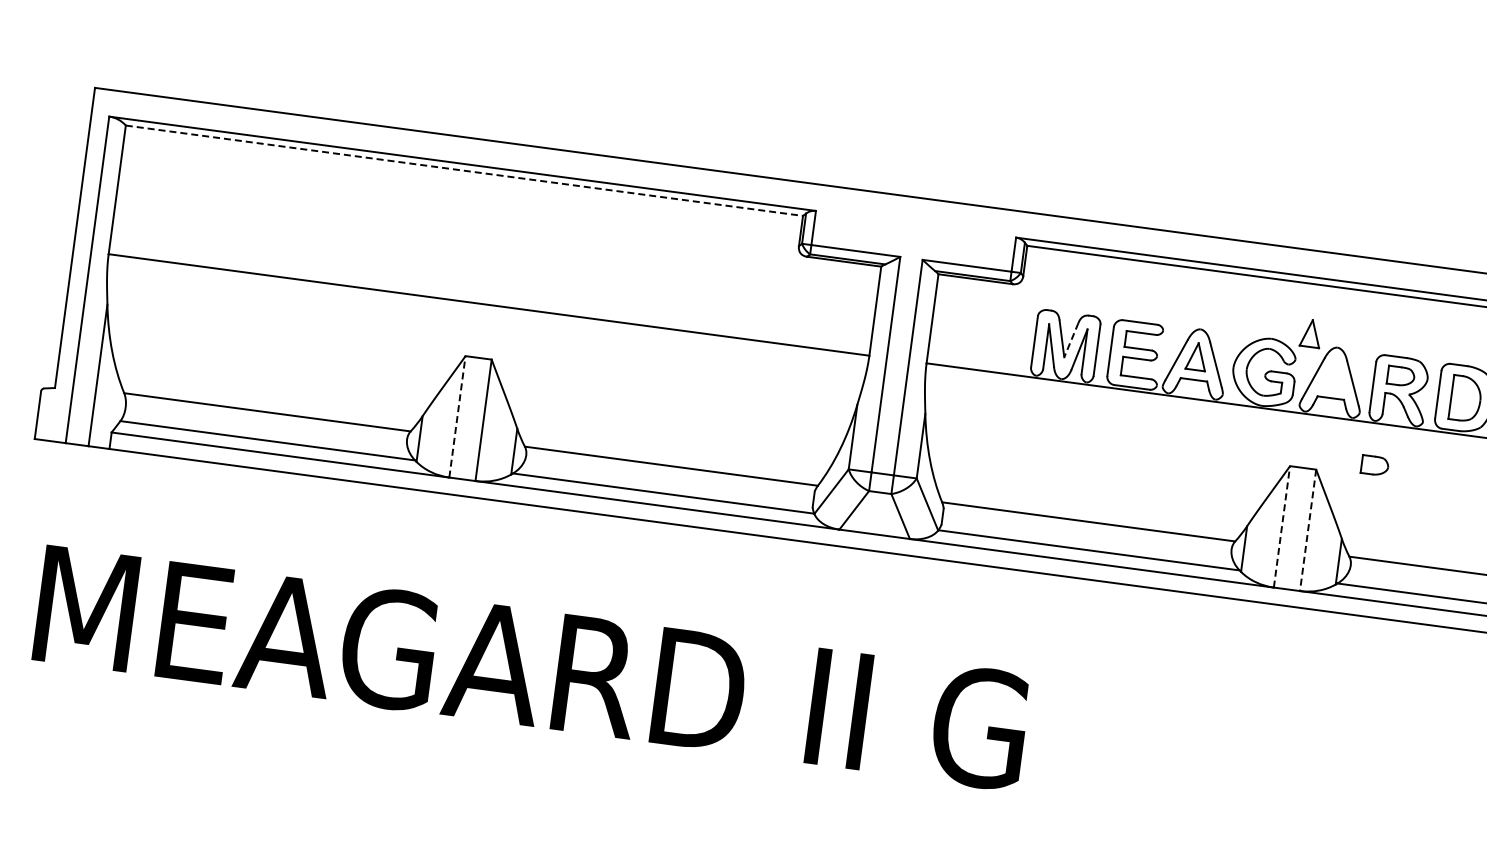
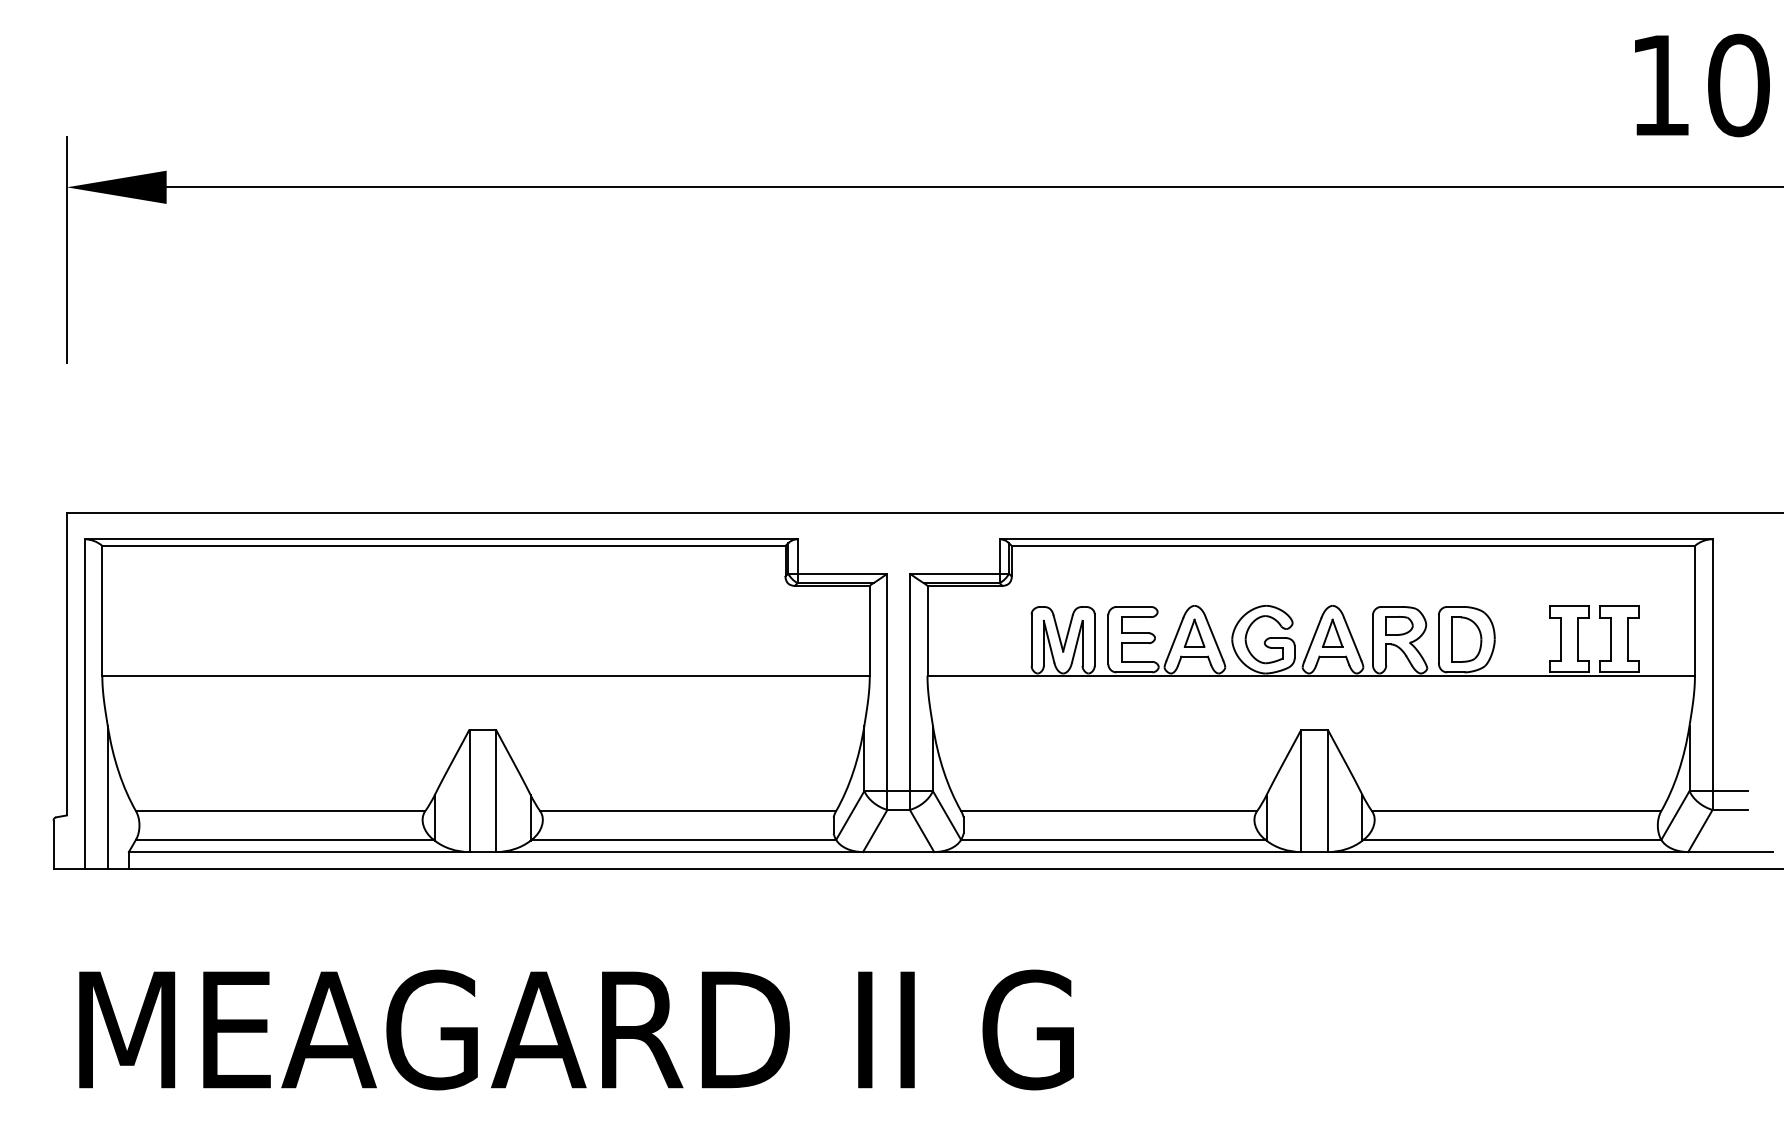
line: (464, 170) -> (443, 545), dashed -> solid
part: (1311, 332) -> (1332, 632), moved
line: (1070, 340) -> (1067, 633), dashed -> solid
line: (457, 416) -> (469, 790), dashed -> solid
part: (1375, 465) -> (1385, 717), removed
line: (1282, 526) -> (1301, 790), dashed -> solid
line: (1307, 531) -> (1327, 791), dashed -> solid

